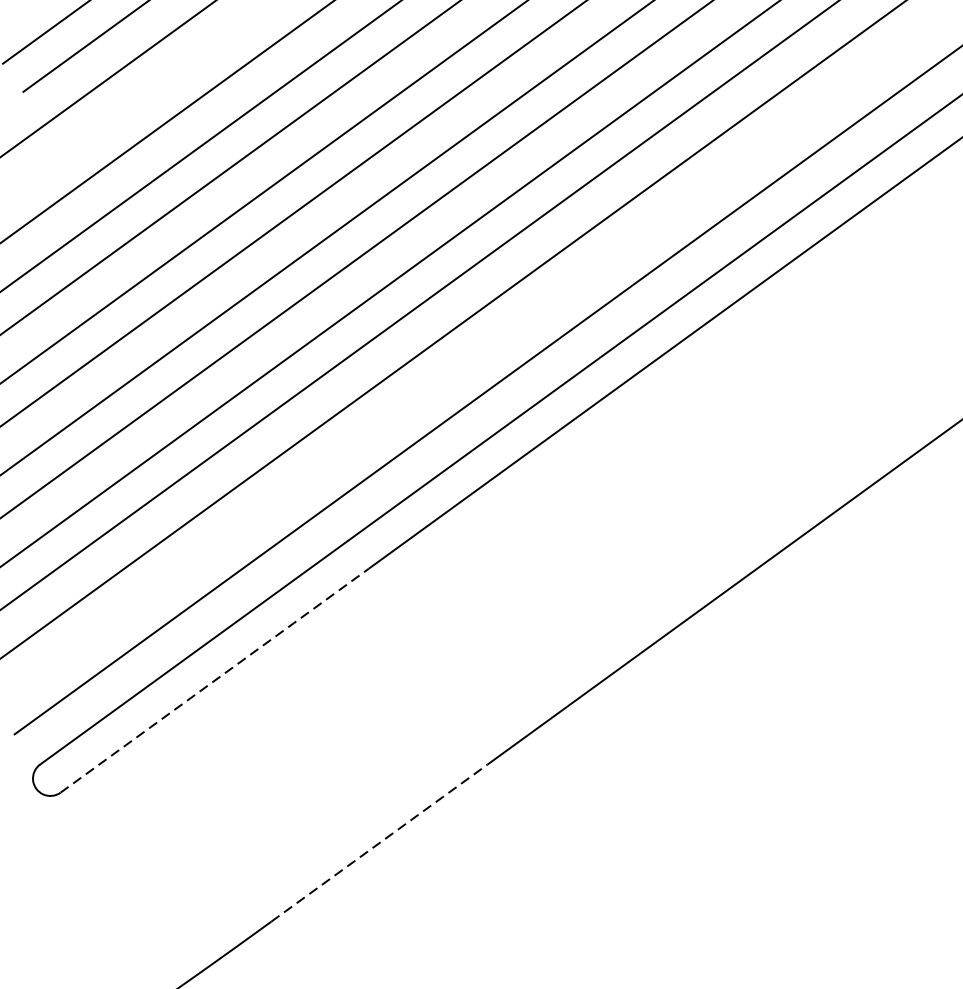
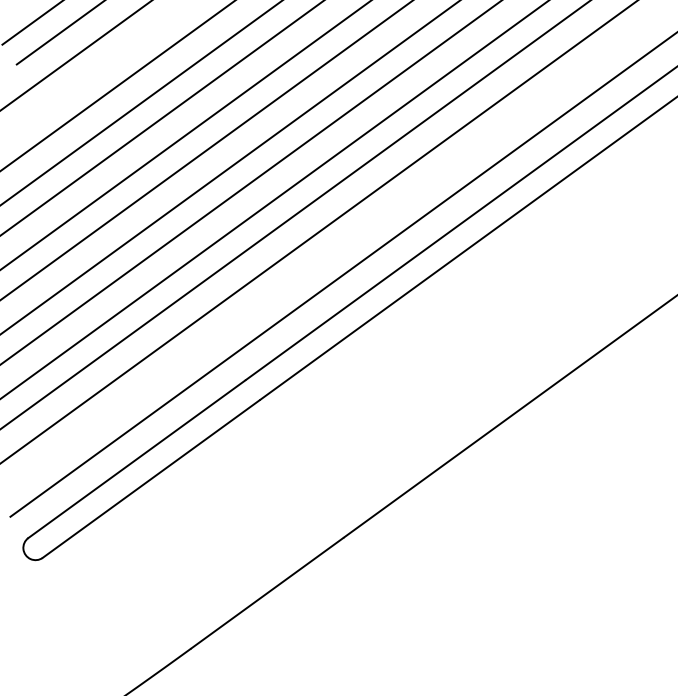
line: (215, 679) -> (151, 478), dashed -> solid
line: (379, 843) -> (267, 593), dashed -> solid

